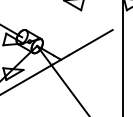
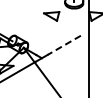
line: (89, 42) -> (63, 45), solid -> dashed

